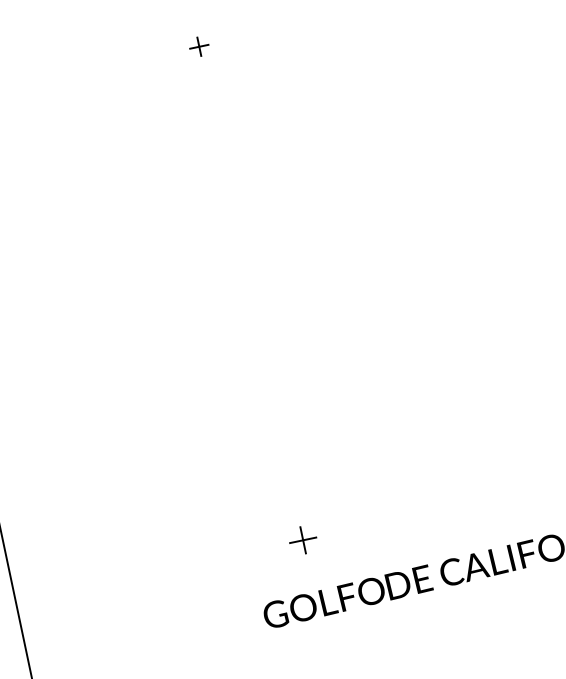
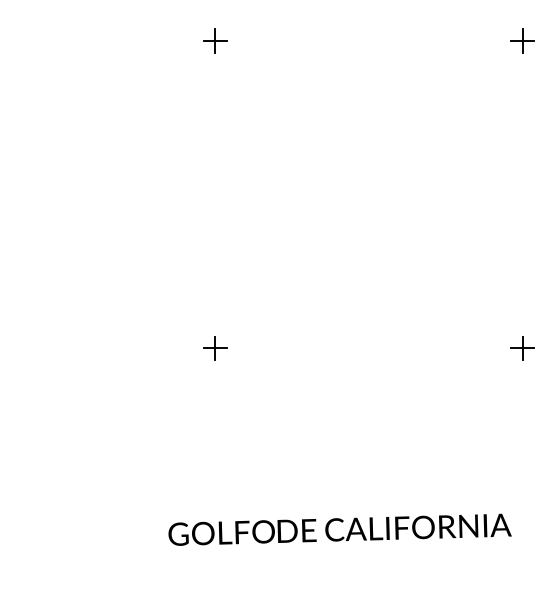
part: (199, 46) -> (215, 40), size x1.43
part: (303, 540) -> (215, 348), moved

